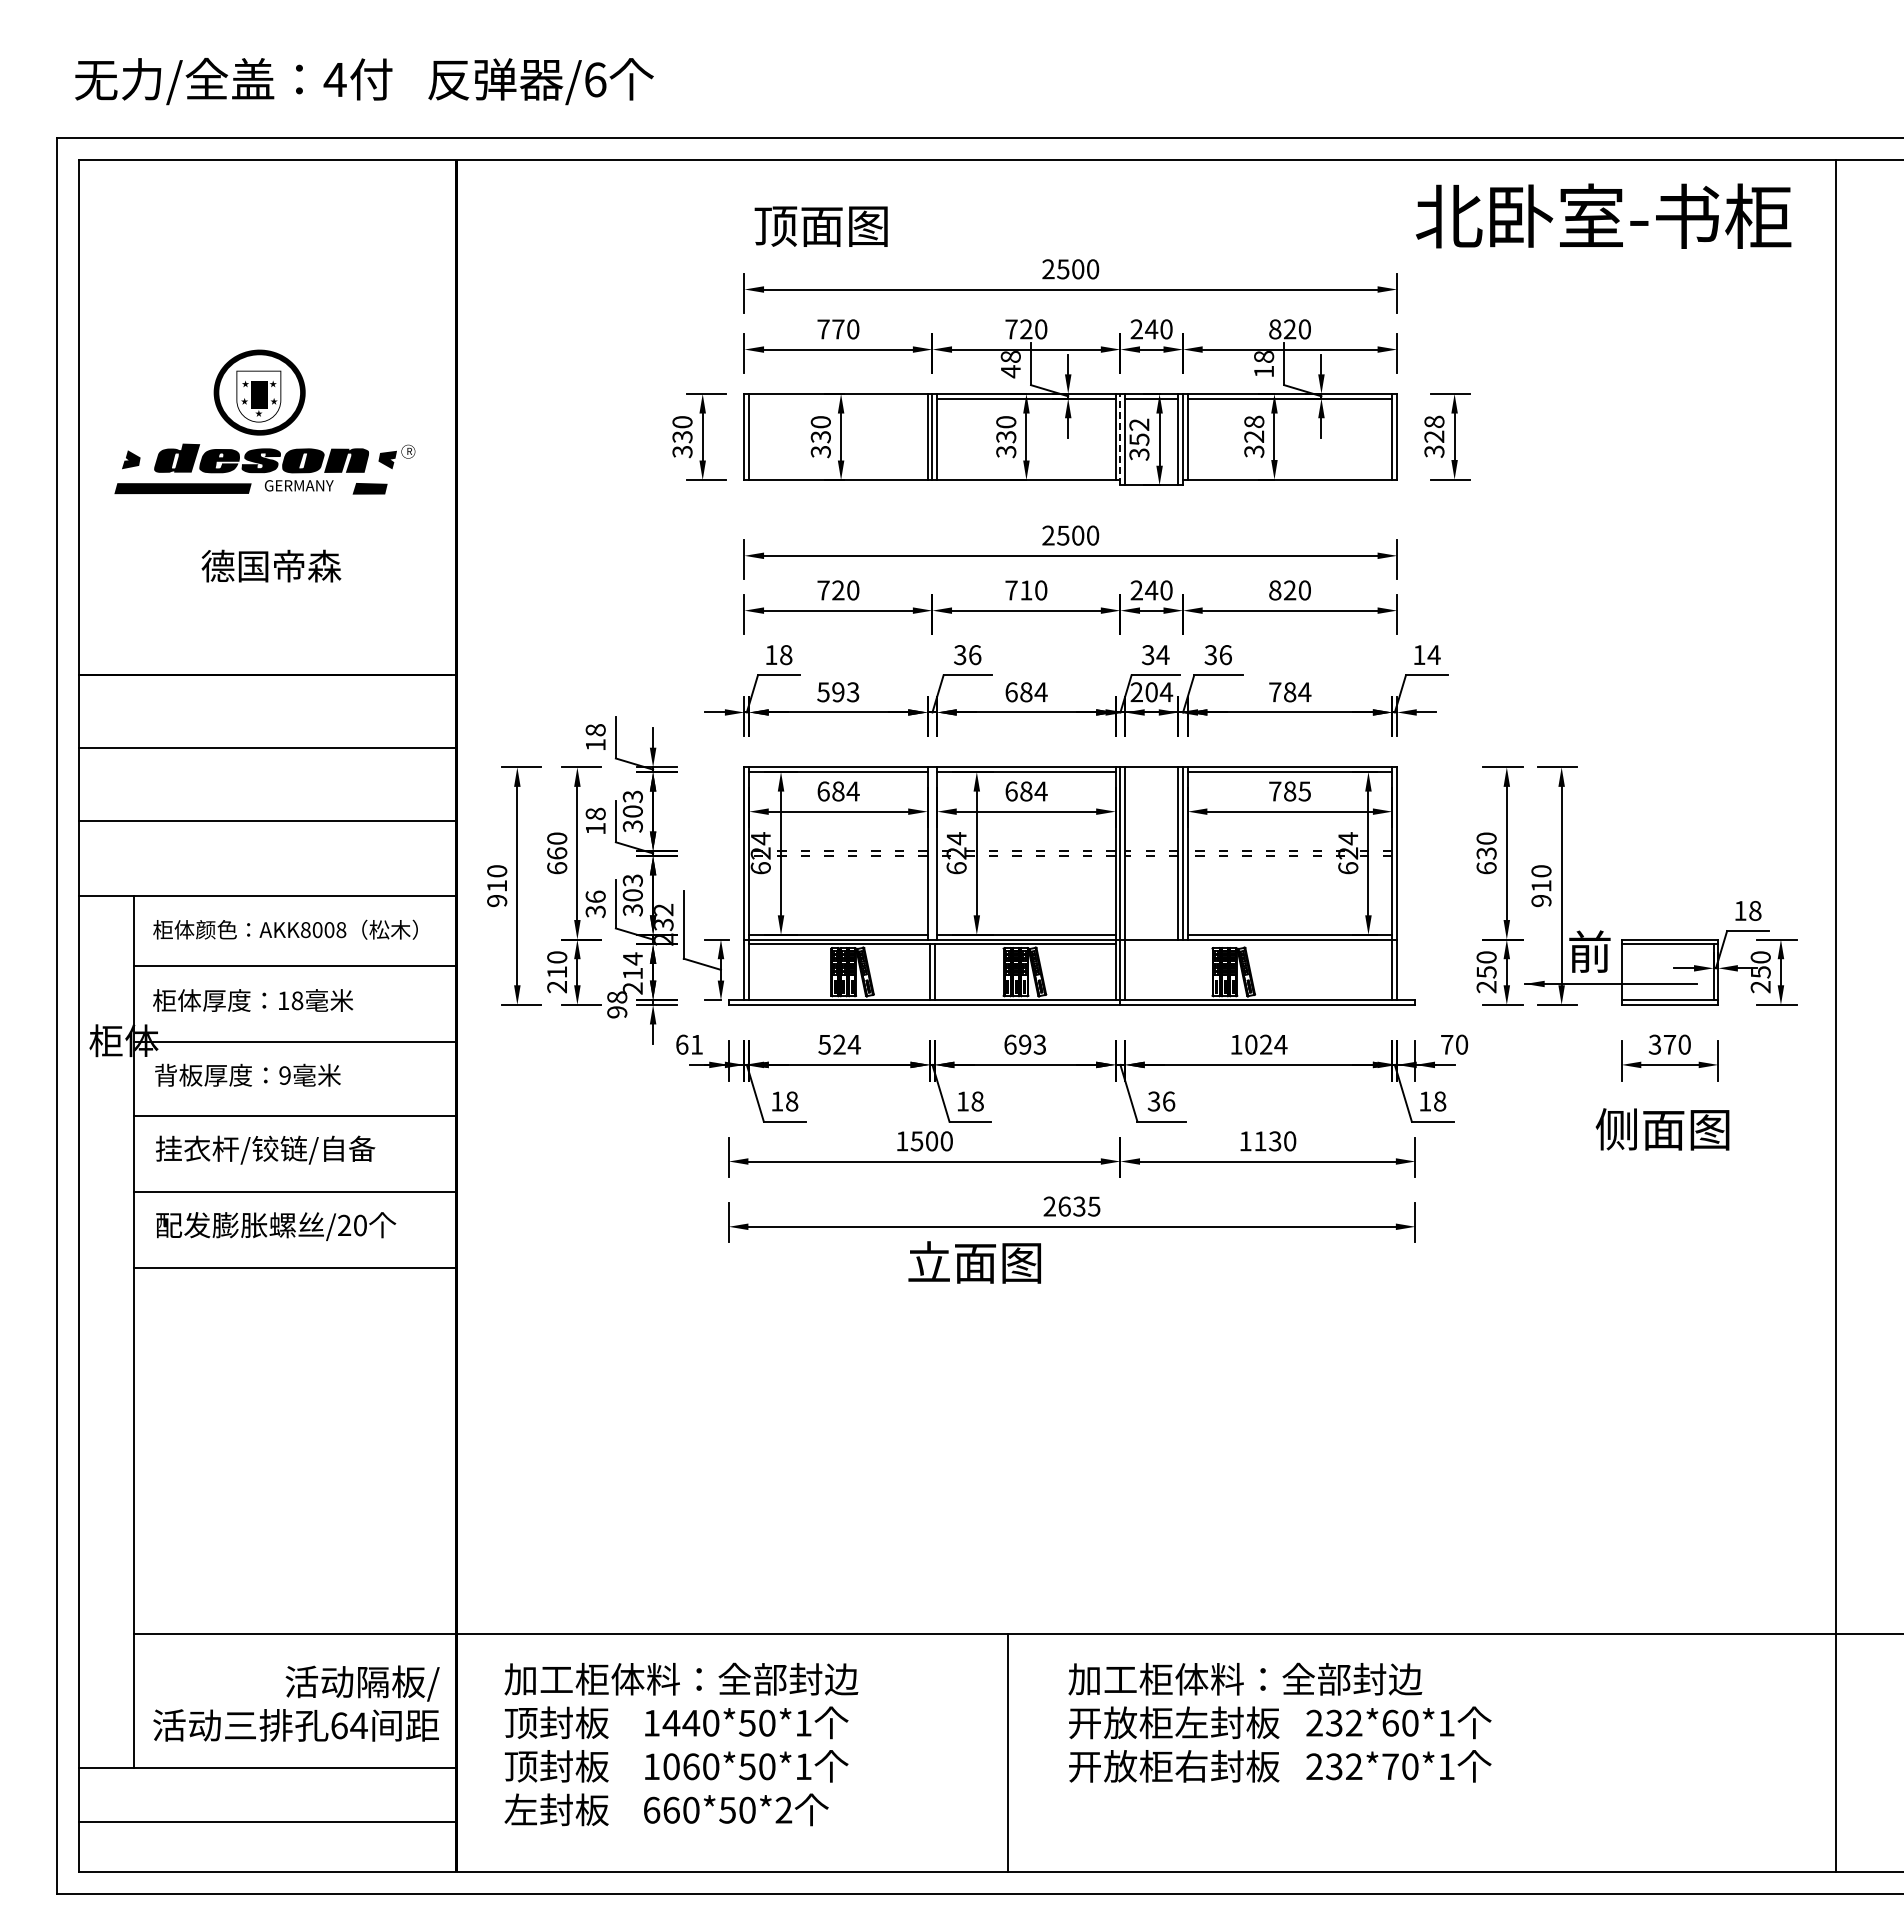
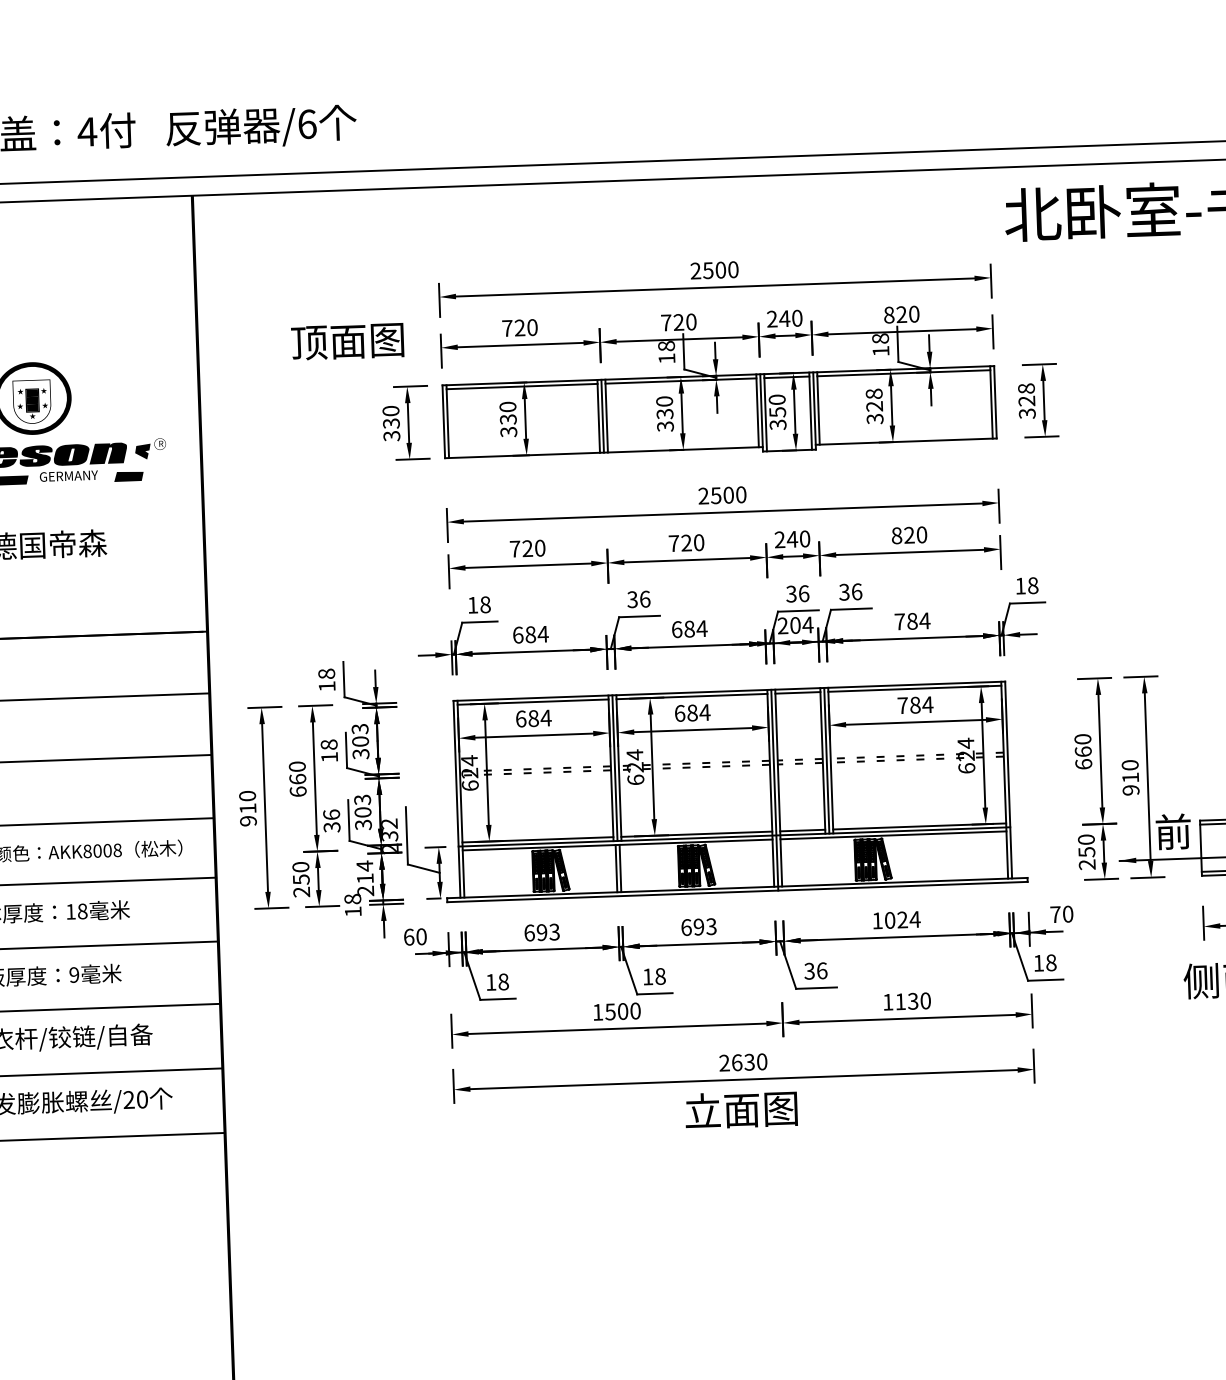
text: (820, 226) -> (347, 341), moved
text: (838, 329) -> (520, 328), 770 -> 720
text: (1010, 371) -> (666, 358), 48 -> 18
line: (838, 398) -> (522, 386), added
text: (1139, 424) -> (777, 399), 352 -> 350
line: (1120, 439) -> (761, 412), dashed -> solid
text: (1026, 590) -> (686, 543), 710 -> 720
text: (1162, 655) -> (803, 594), 34 -> 36
text: (1433, 655) -> (1032, 586), 14 -> 18
text: (838, 692) -> (530, 634), 593 -> 684
line: (1151, 772) -> (797, 693), added
text: (1304, 791) -> (927, 704), 785 -> 784
line: (932, 853) -> (615, 768), added
text: (1486, 853) -> (1083, 751), 630 -> 660
line: (1151, 934) -> (802, 830), added
line: (1258, 944) -> (893, 835), added
text: (557, 972) -> (301, 879), 210 -> 250
text: (617, 1012) -> (353, 911), 98 -> 18
text: (697, 1044) -> (422, 936), 61 -> 60
text: (839, 1044) -> (542, 932), 524 -> 693
text: (1094, 1206) -> (762, 1061), 2635 -> 2630
text: (974, 1262) -> (741, 1109), moved

